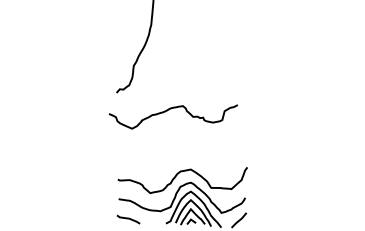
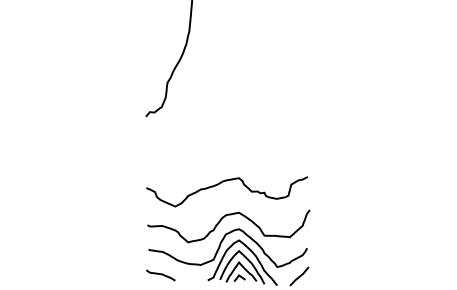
curve: (170, 109) -> (223, 182), moved

